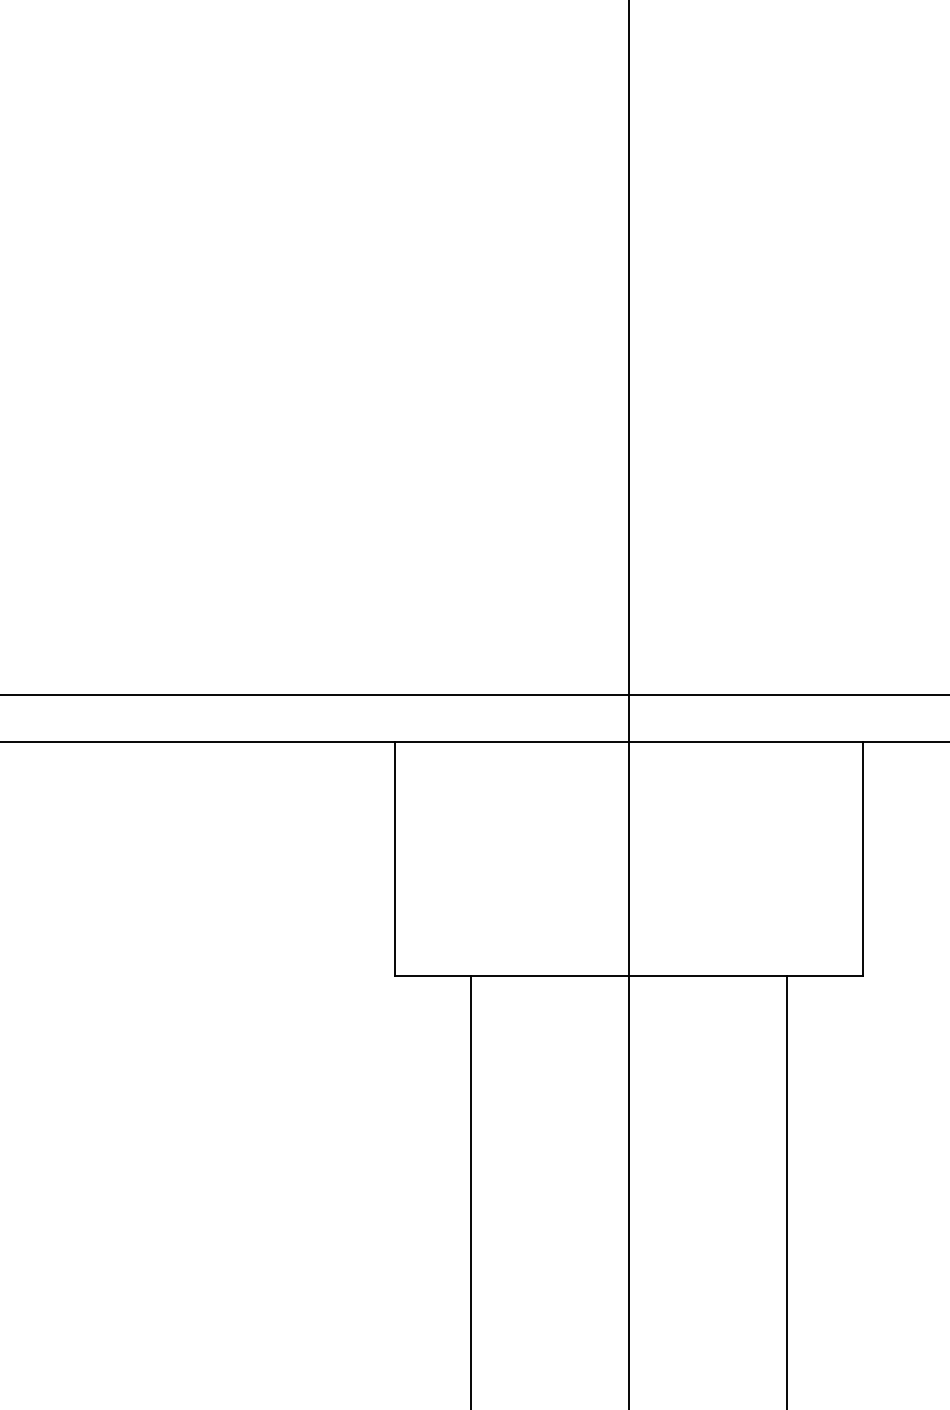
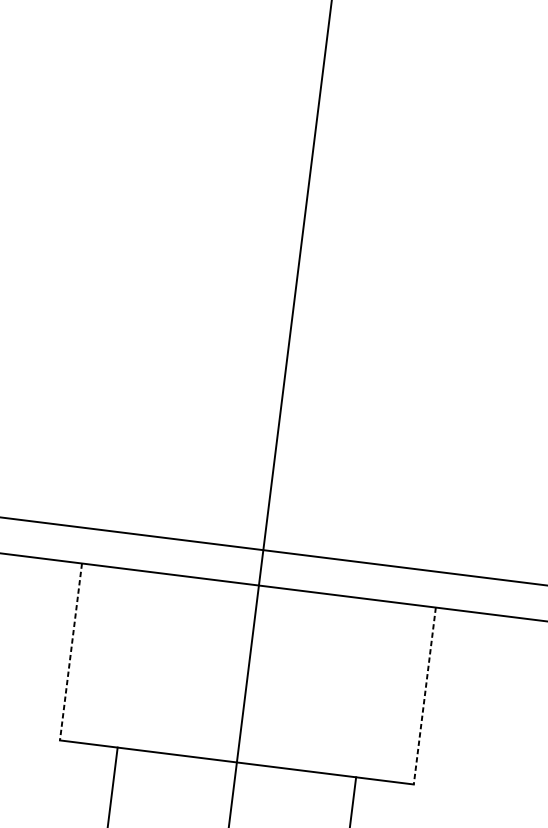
line: (394, 859) -> (70, 652), solid -> dashed
line: (863, 859) -> (425, 696), solid -> dashed

